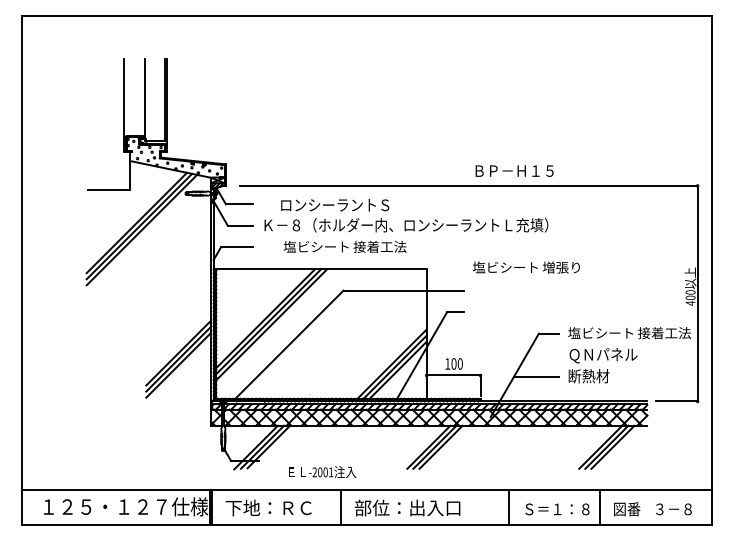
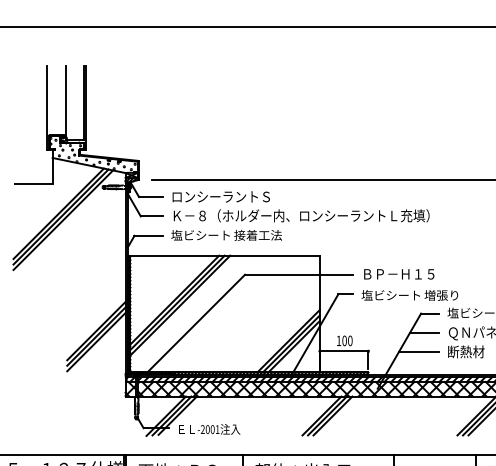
text: (514, 170) -> (399, 273), moved
text: (335, 205) -> (221, 197), moved
text: (344, 246) -> (226, 235), moved
text: (526, 267) -> (409, 295), moved
line: (542, 355) -> (424, 333), added
text: (322, 471) -> (209, 428), moved

